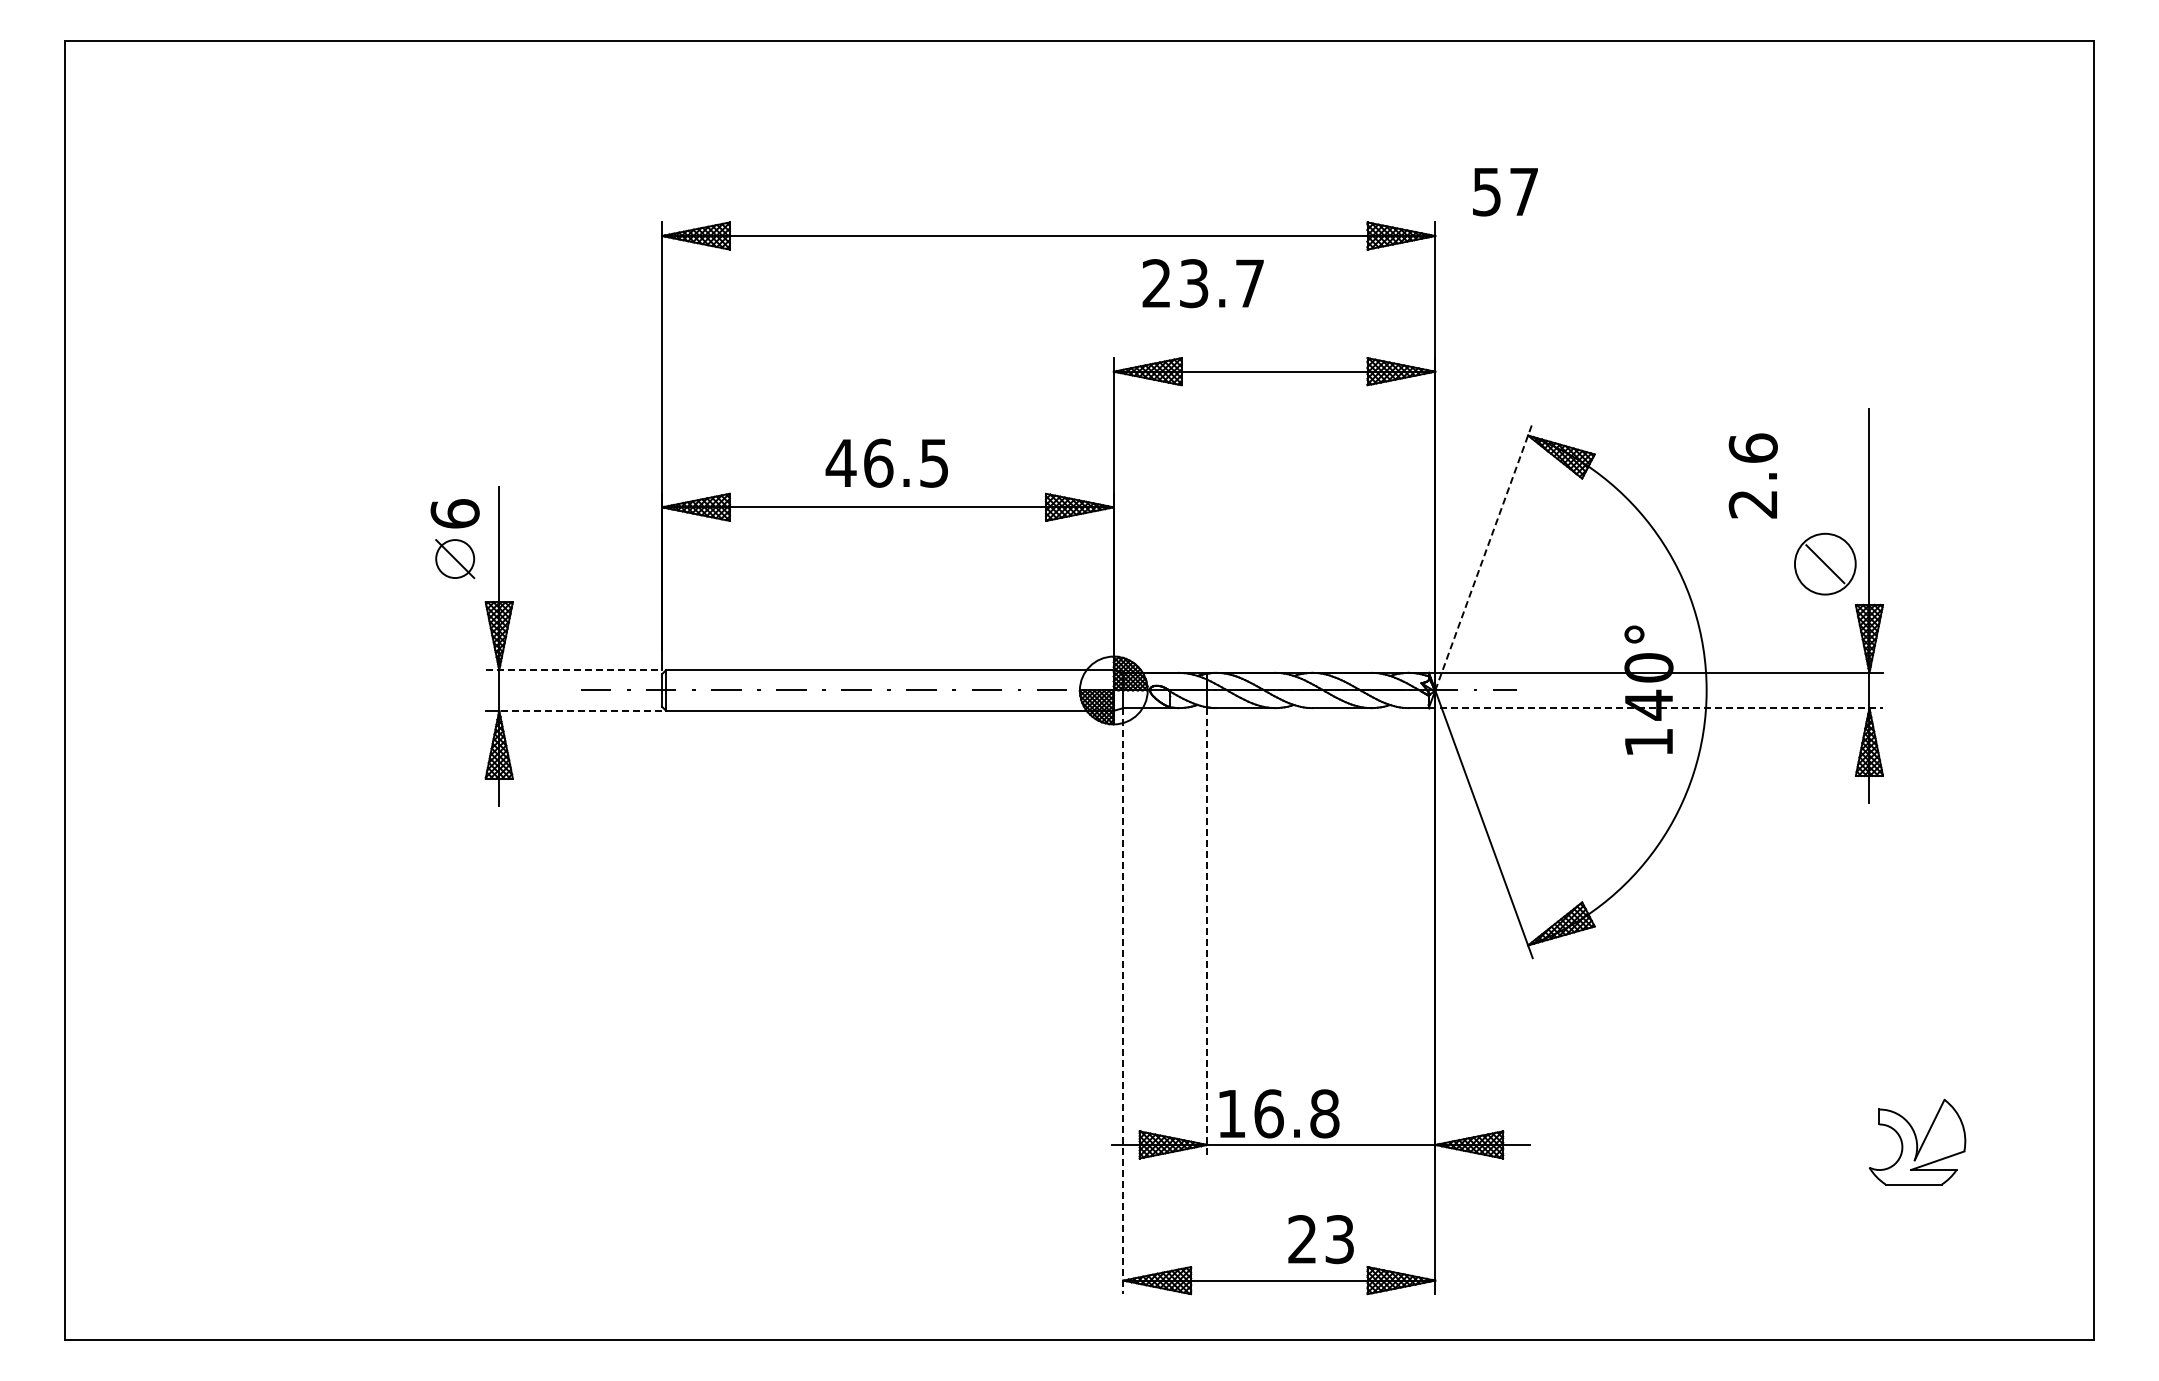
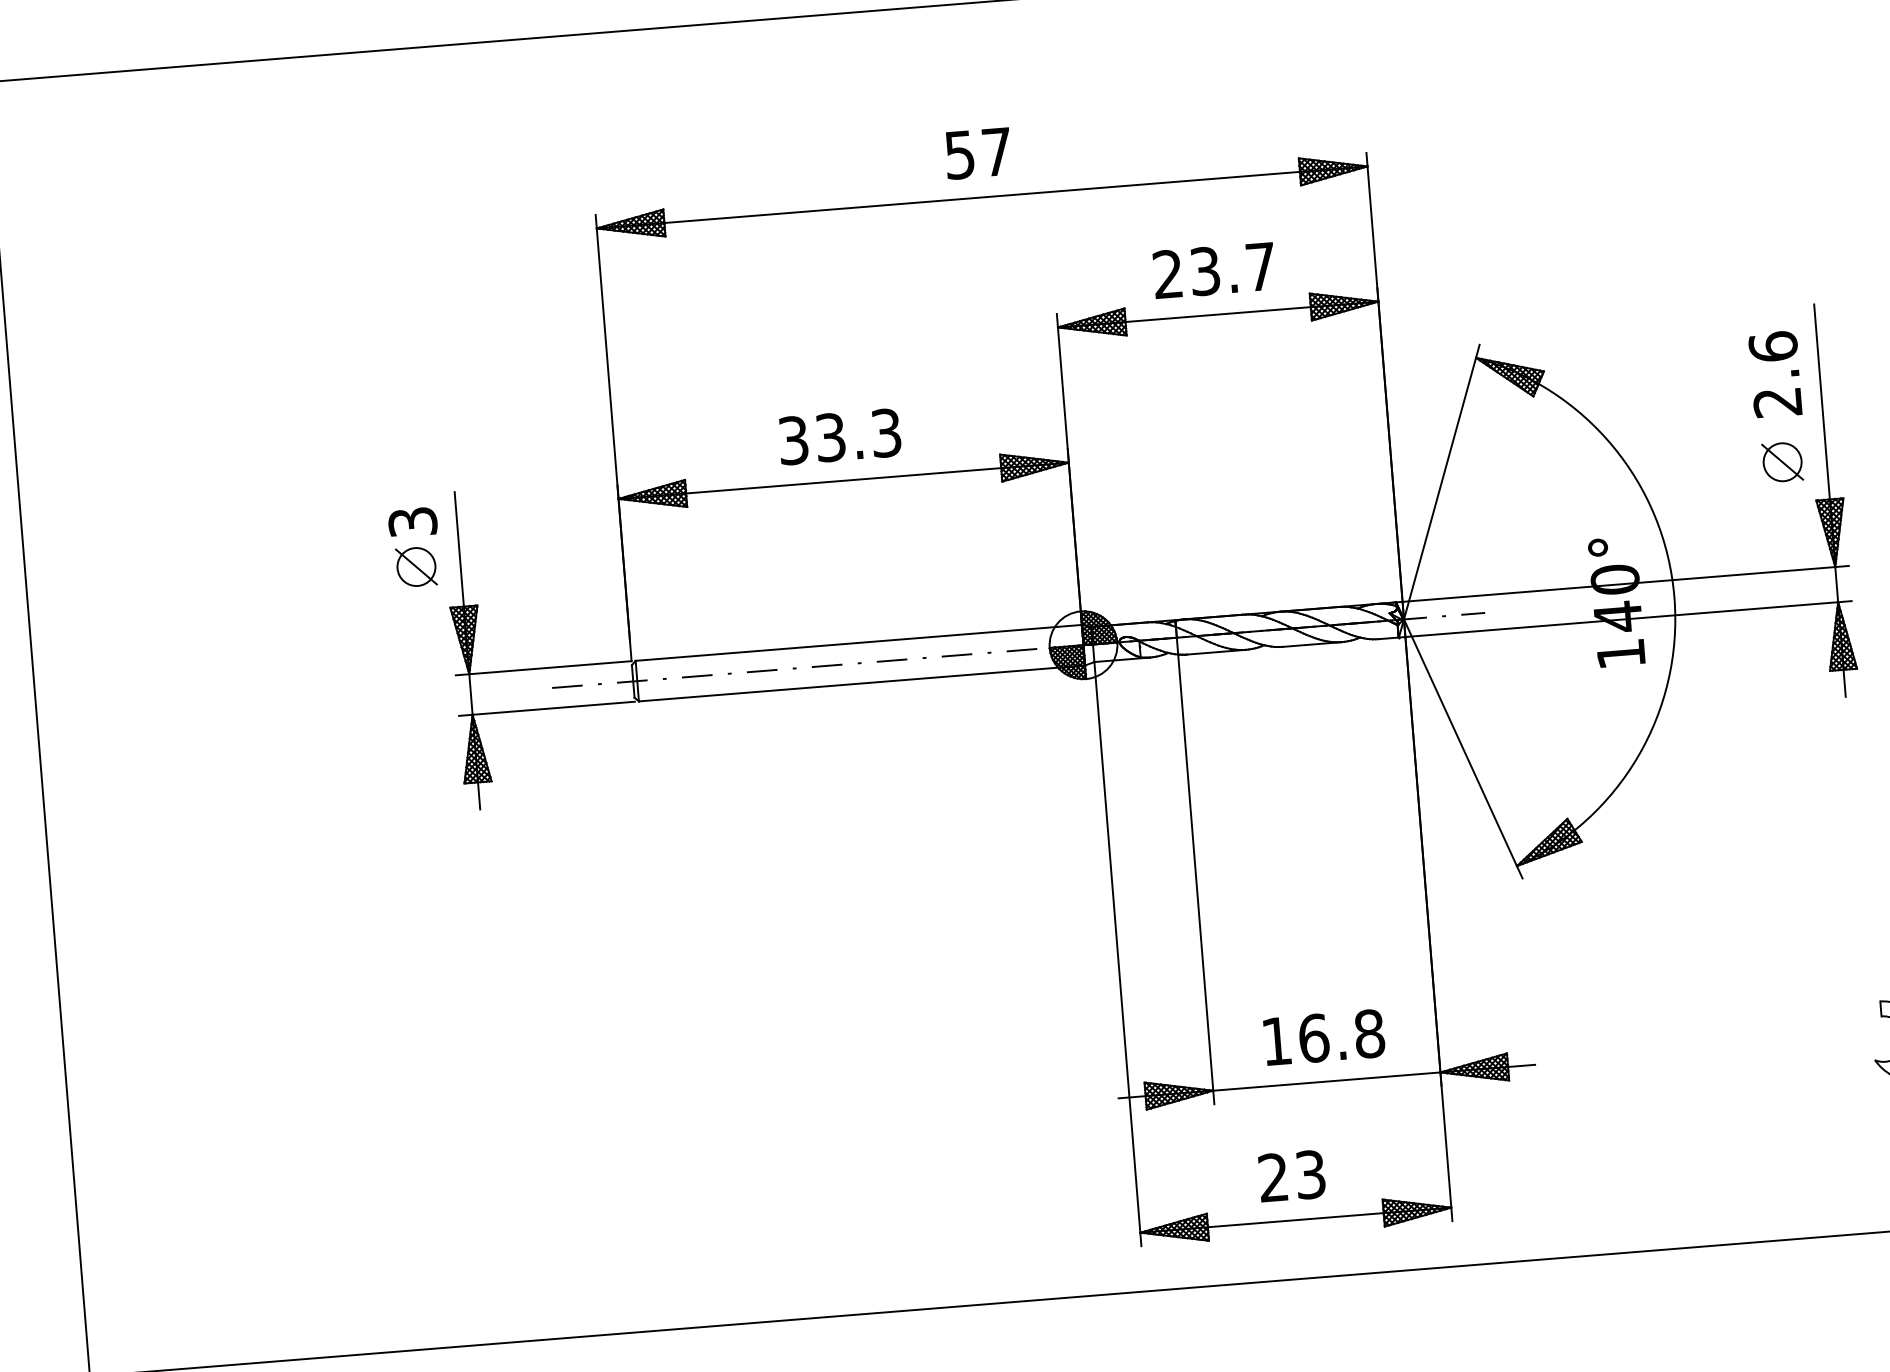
text: (1505, 192) -> (978, 154), moved
text: (1202, 283) -> (1213, 270), moved
text: (886, 462) -> (838, 436), 46.5 -> 33.3
text: (1752, 475) -> (1774, 373), moved
text: (454, 513) -> (412, 521), 6 -> 3
line: (1484, 556) -> (1442, 481), dashed -> solid
circle: (1825, 564) -> (1782, 462), size x0.62
line: (574, 670) -> (544, 668), dashed -> solid
line: (1656, 708) -> (1625, 619), dashed -> solid
line: (580, 710) -> (553, 707), dashed -> solid
line: (1207, 933) -> (1196, 879), dashed -> solid
line: (1123, 1001) -> (1118, 954), dashed -> solid
text: (1279, 1113) -> (1324, 1037), moved
text: (1320, 1239) -> (1291, 1176), moved

